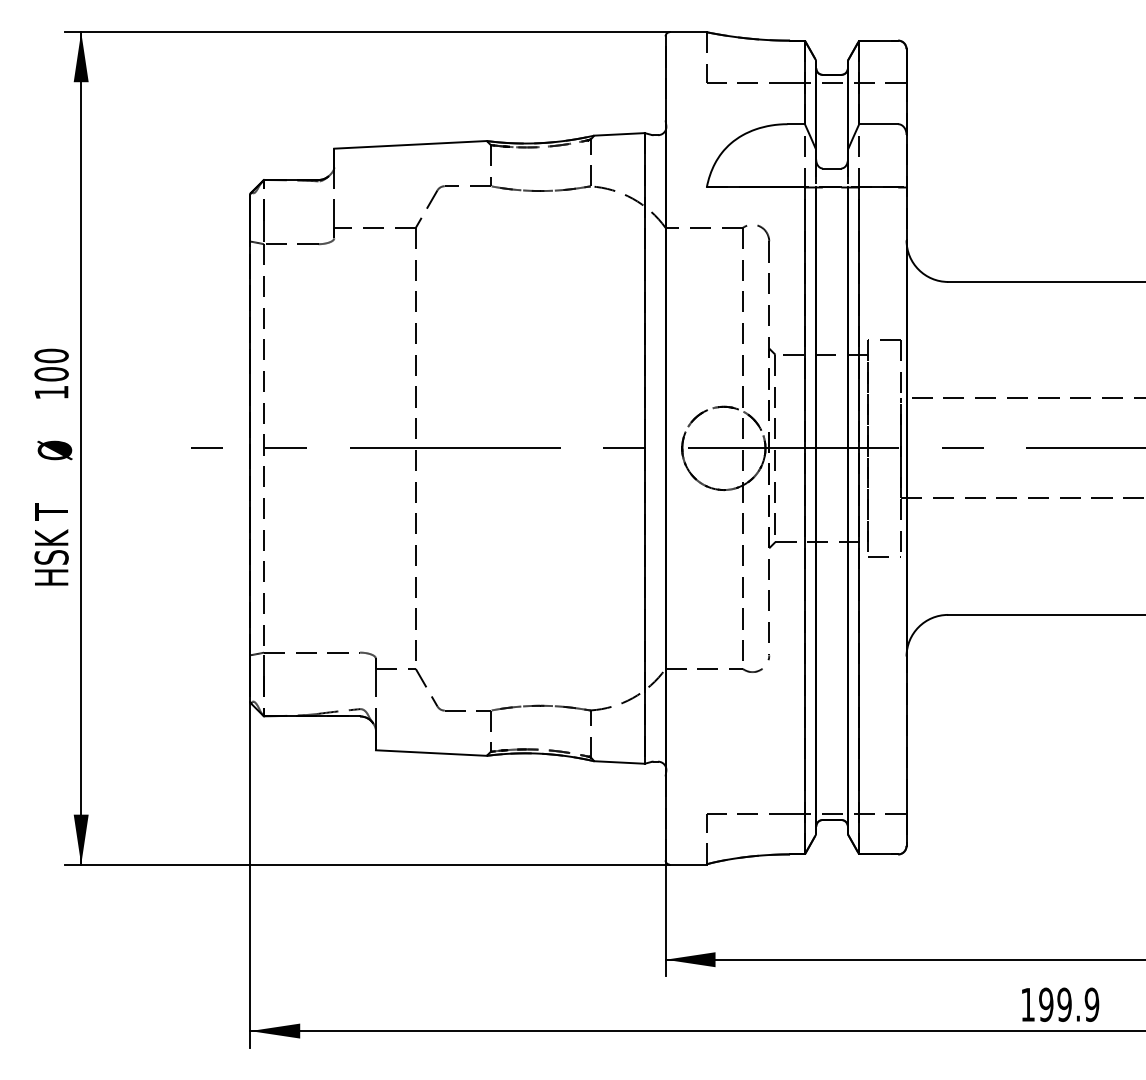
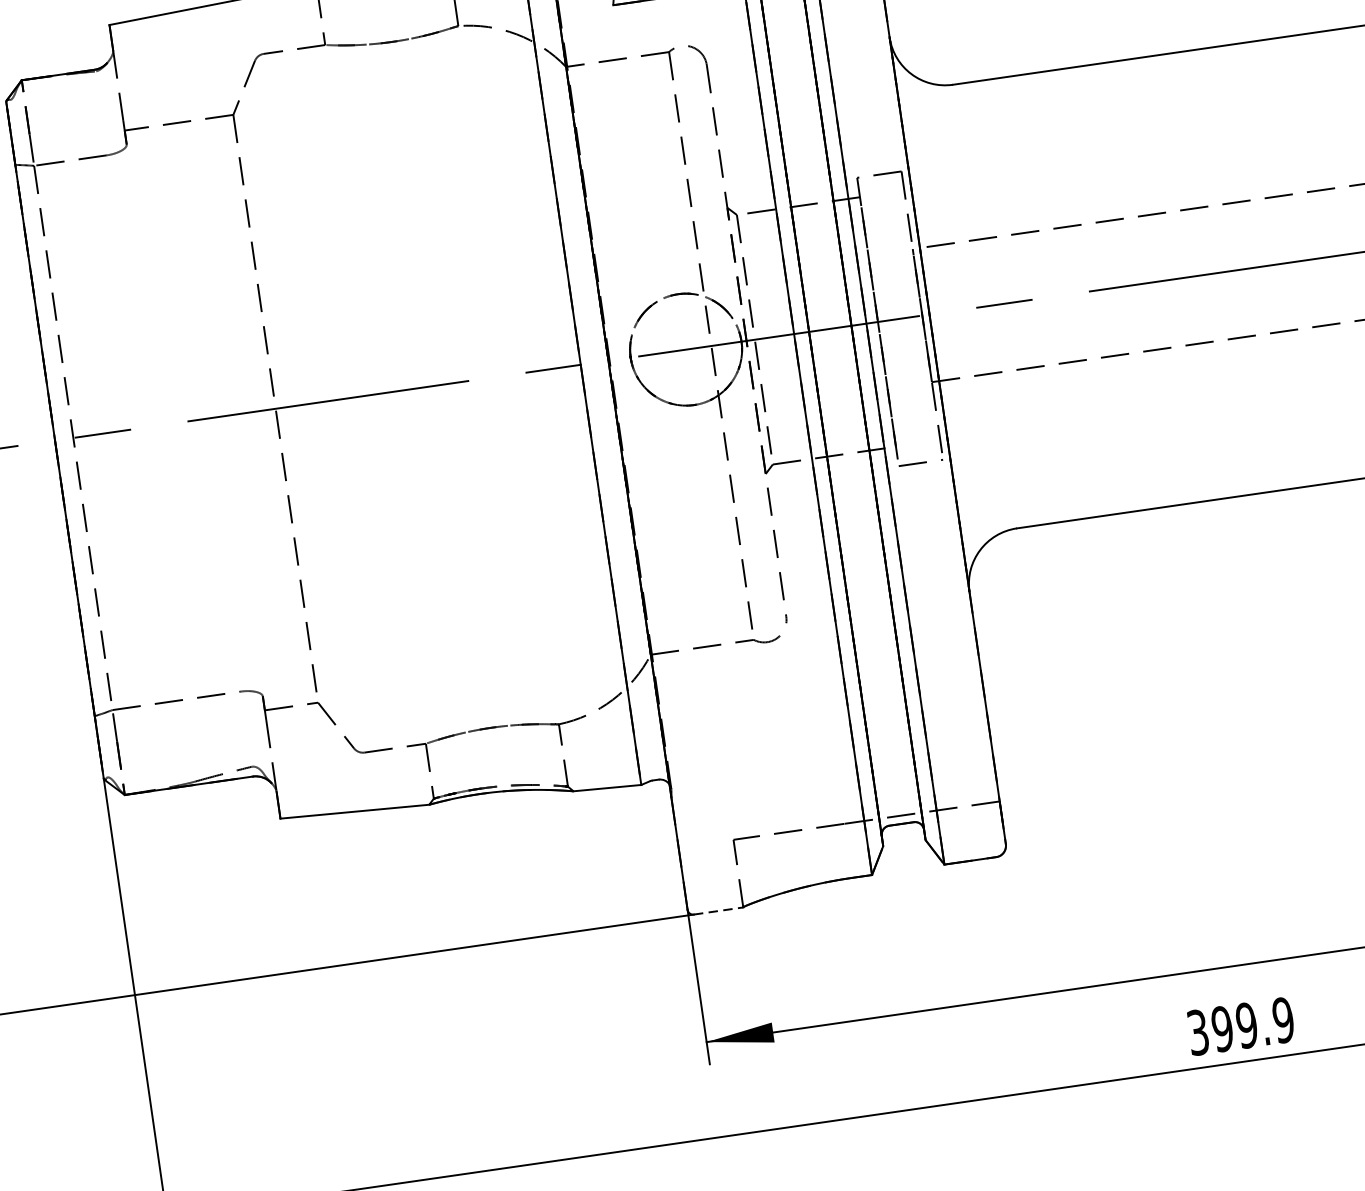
line: (688, 864) -> (718, 910), solid -> dashed
text: (1027, 1004) -> (1197, 1032), 199.9 -> 399.9

